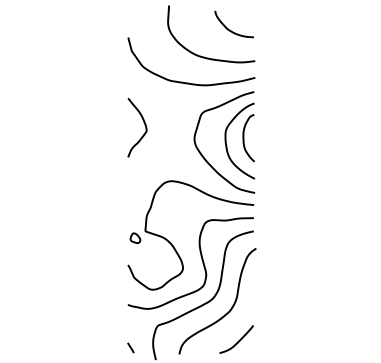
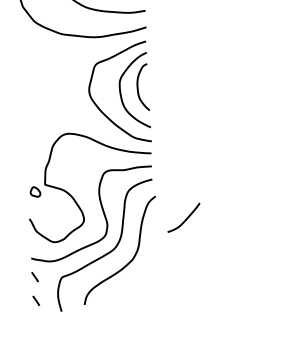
curve: (144, 125) -> (38, 79), removed
curve: (130, 323) -> (34, 276), added
curve: (238, 340) -> (185, 218), moved

